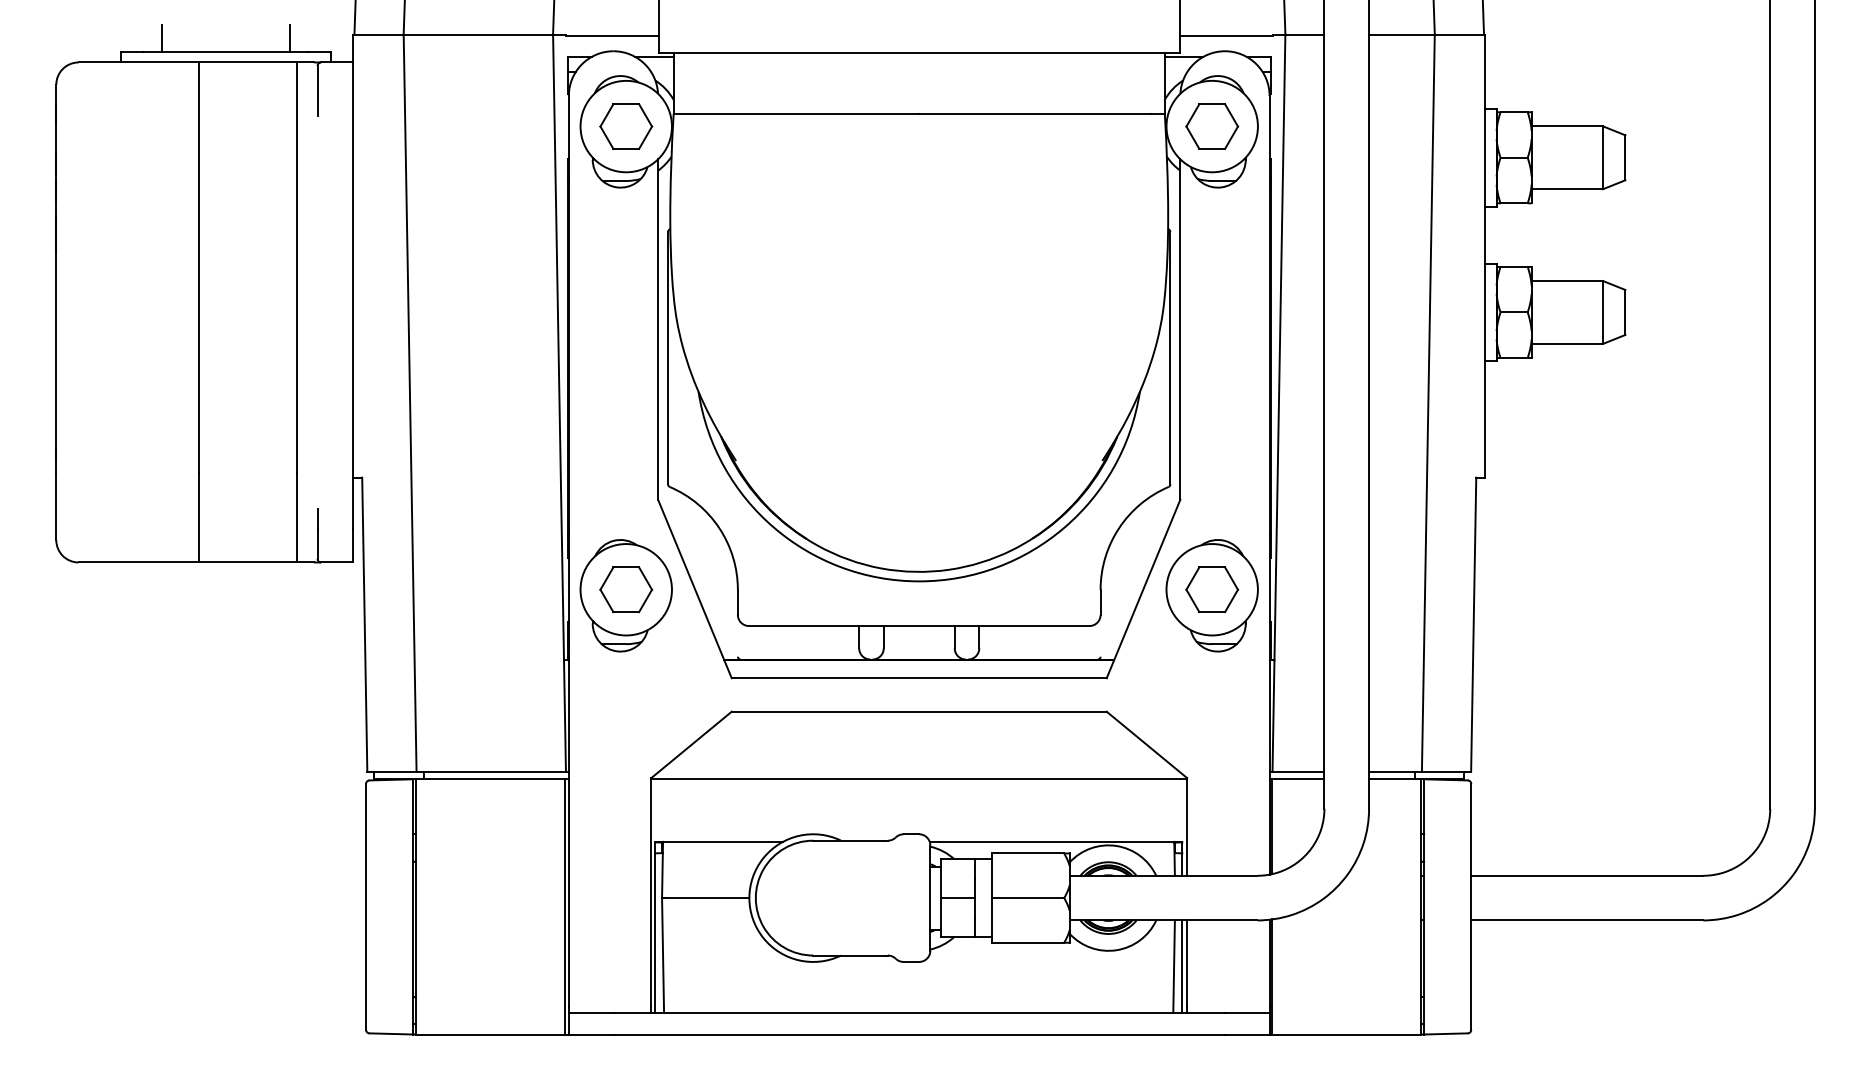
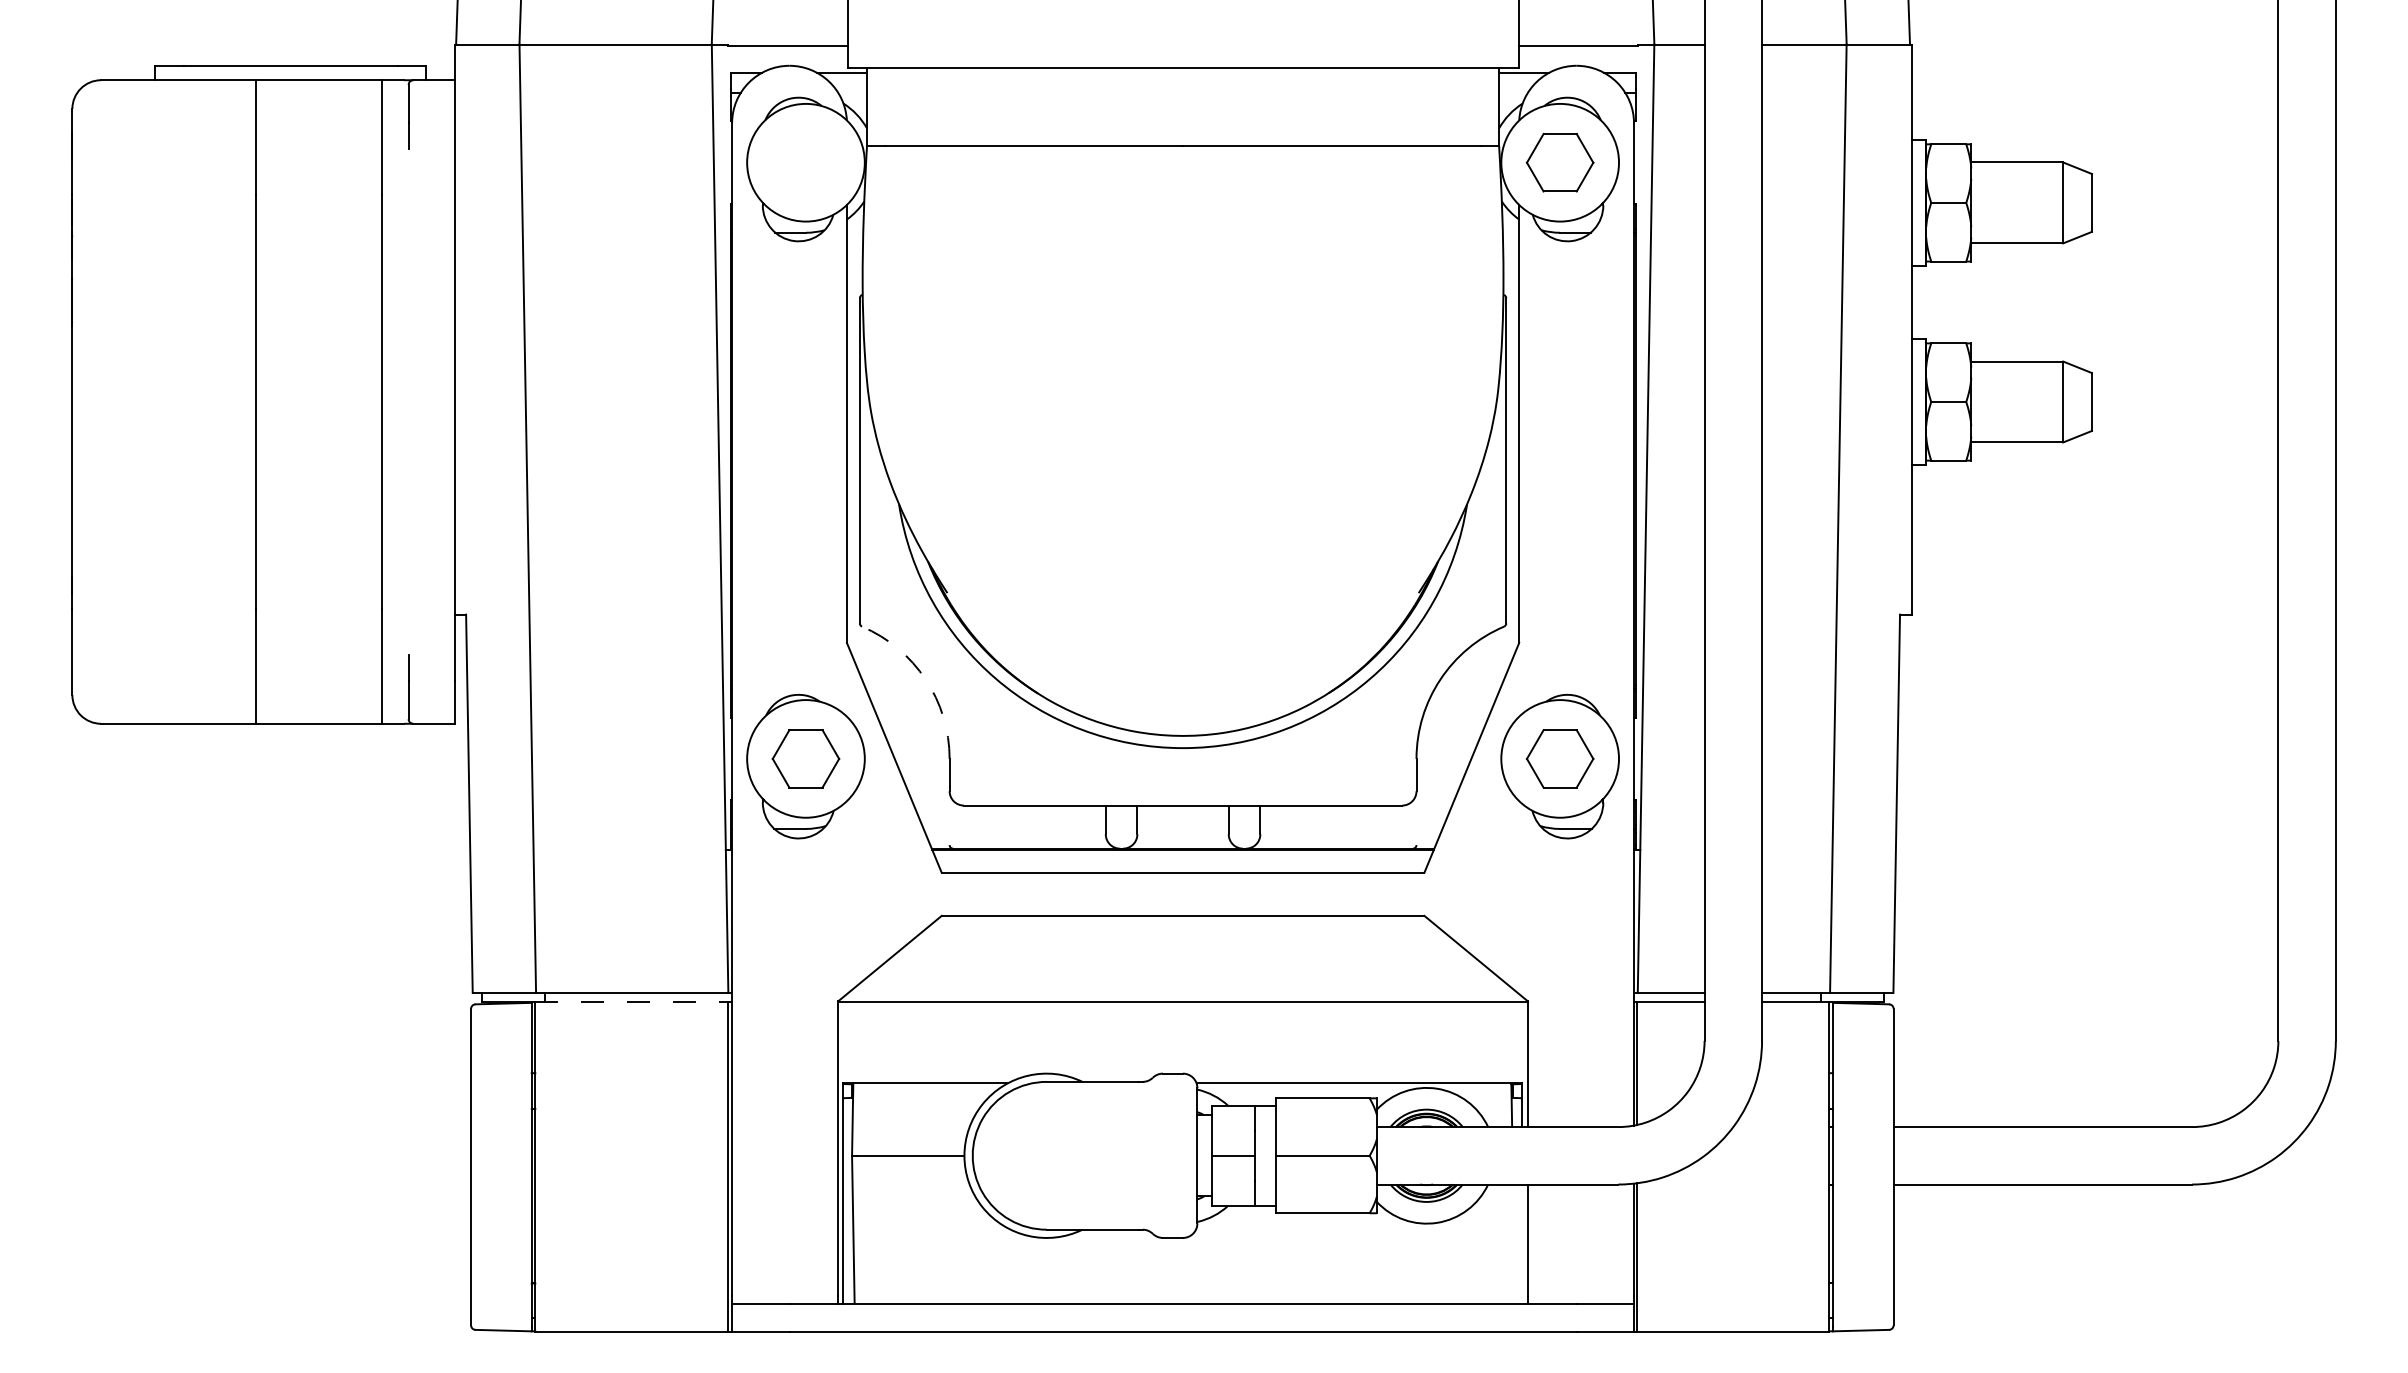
line: (161, 38) -> (207, 49), removed
line: (290, 38) -> (373, 49), removed
part: (626, 126) -> (806, 162), removed
arc: (719, 528) -> (925, 680), solid -> dashed
line: (490, 778) -> (631, 1001), solid -> dashed
line: (1173, 966) -> (1510, 1243), removed
line: (1182, 966) -> (1521, 1243), removed

